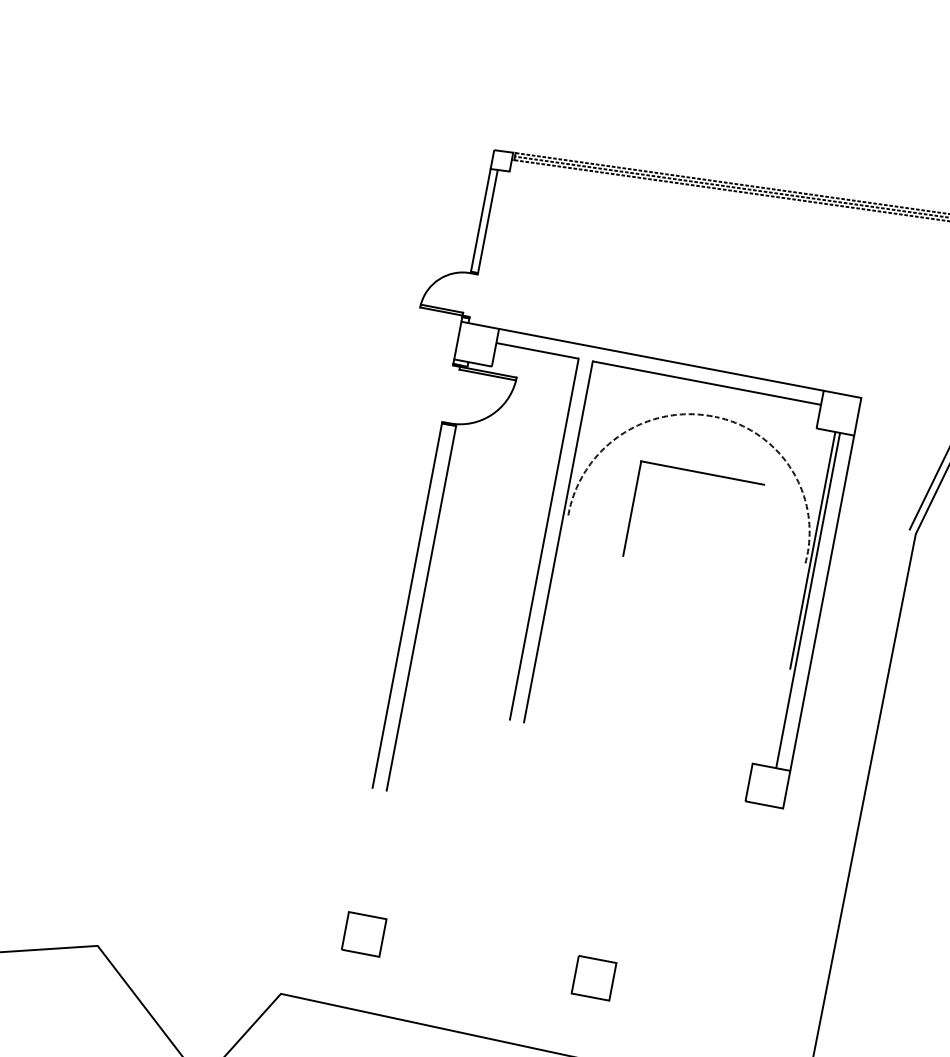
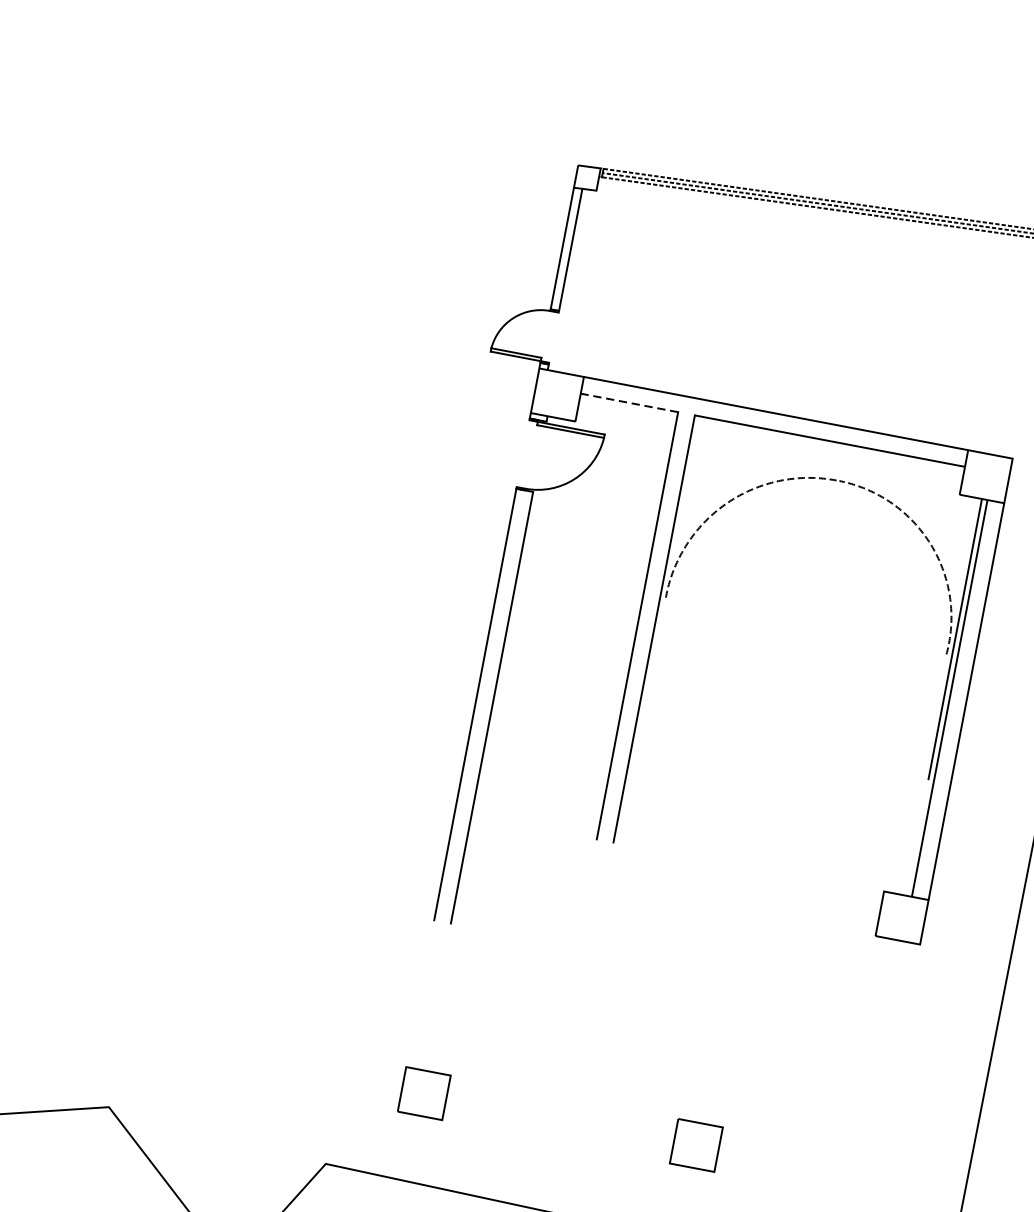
line: (537, 350) -> (629, 402), solid -> dashed
part: (698, 473) -> (819, 548), removed

